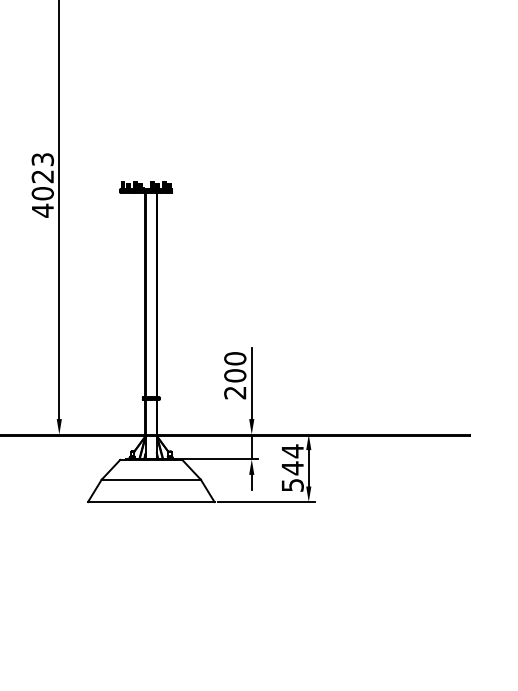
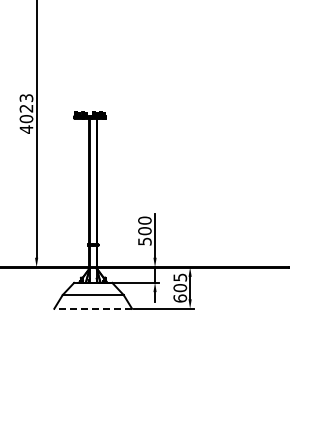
text: (234, 392) -> (144, 241), 200 -> 500
text: (293, 467) -> (180, 287), 544 -> 605
line: (151, 501) -> (93, 308), solid -> dashed

